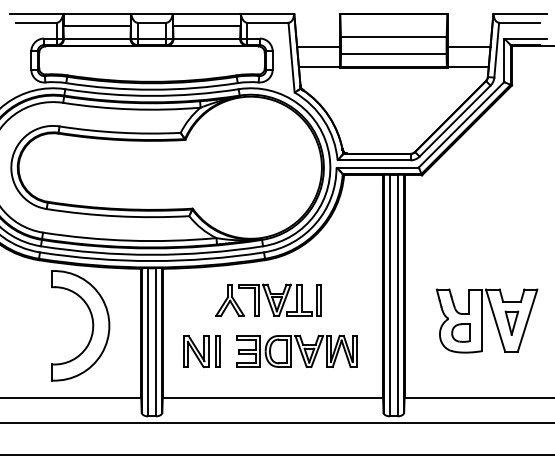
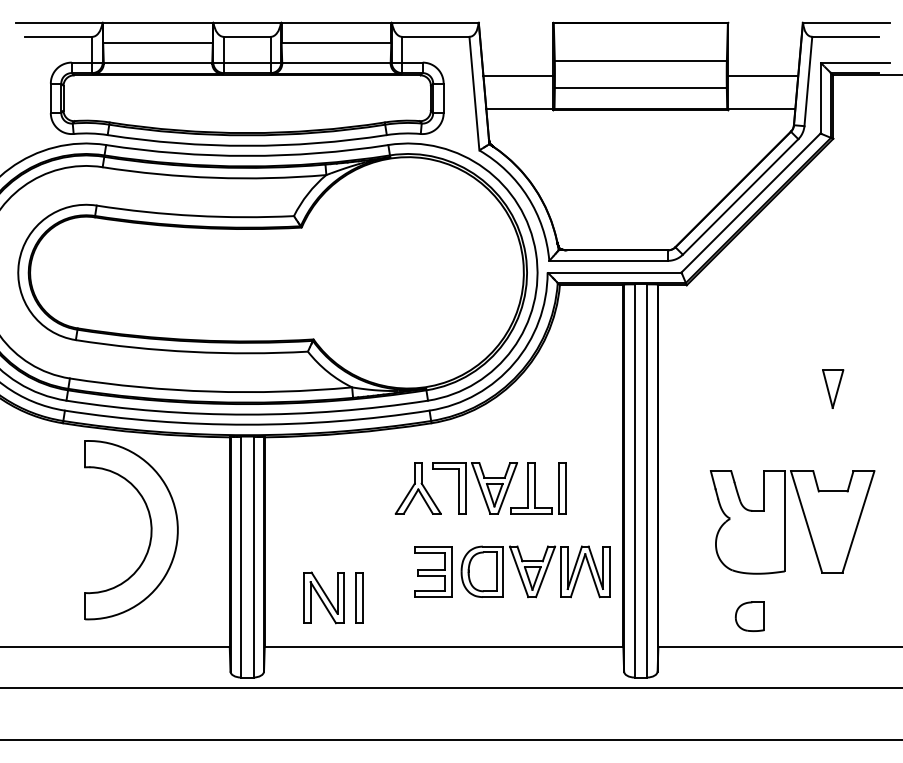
part: (268, 299) -> (480, 487), moved
part: (511, 322) -> (832, 388), moved
part: (460, 332) -> (749, 615), moved
part: (201, 350) -> (332, 596), moved
part: (296, 350) -> (511, 570), moved

